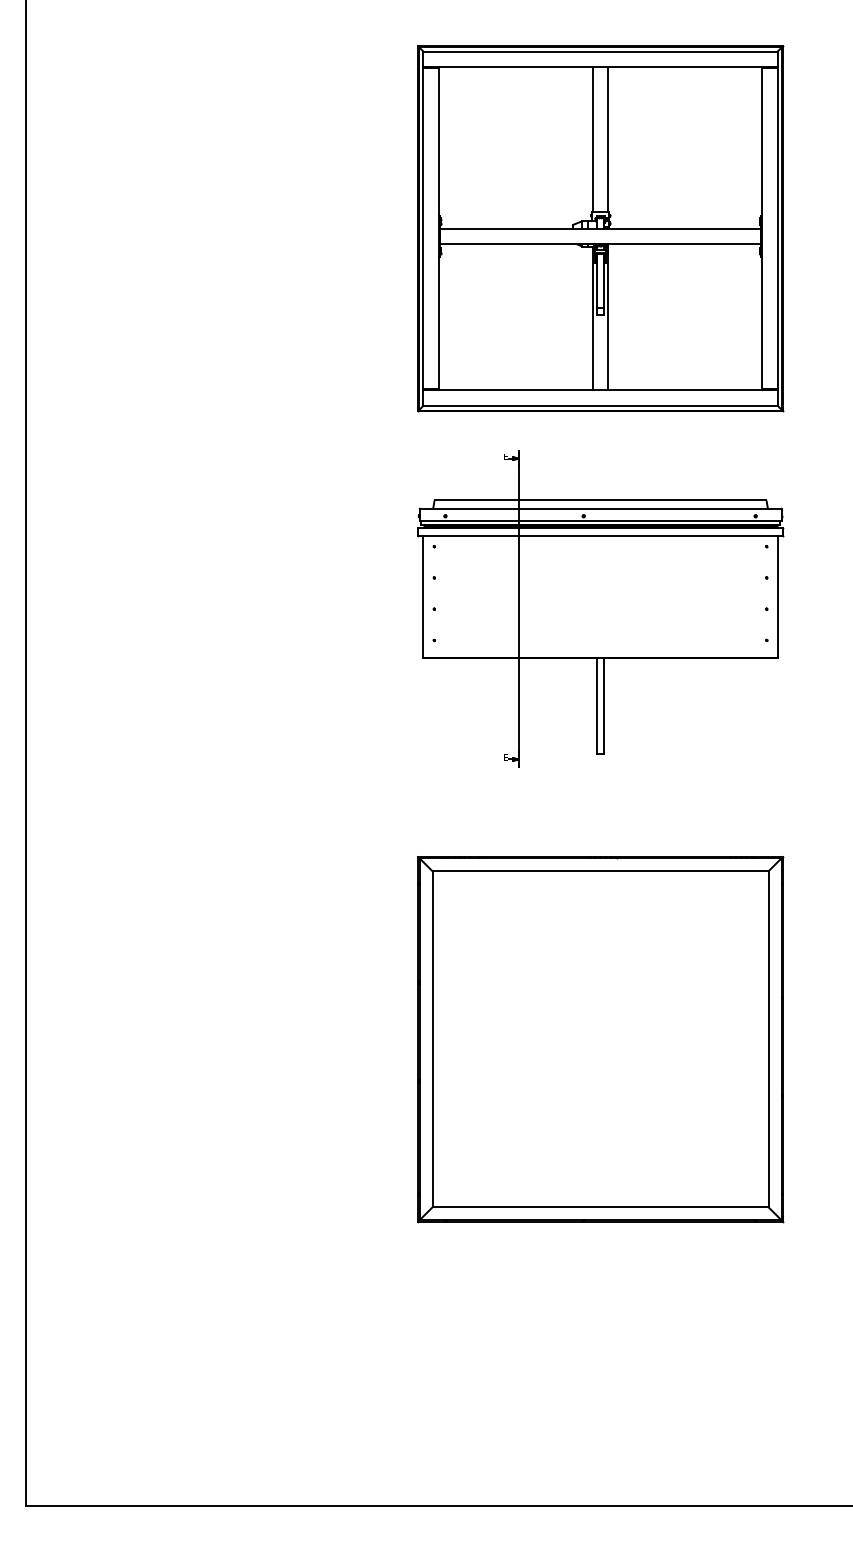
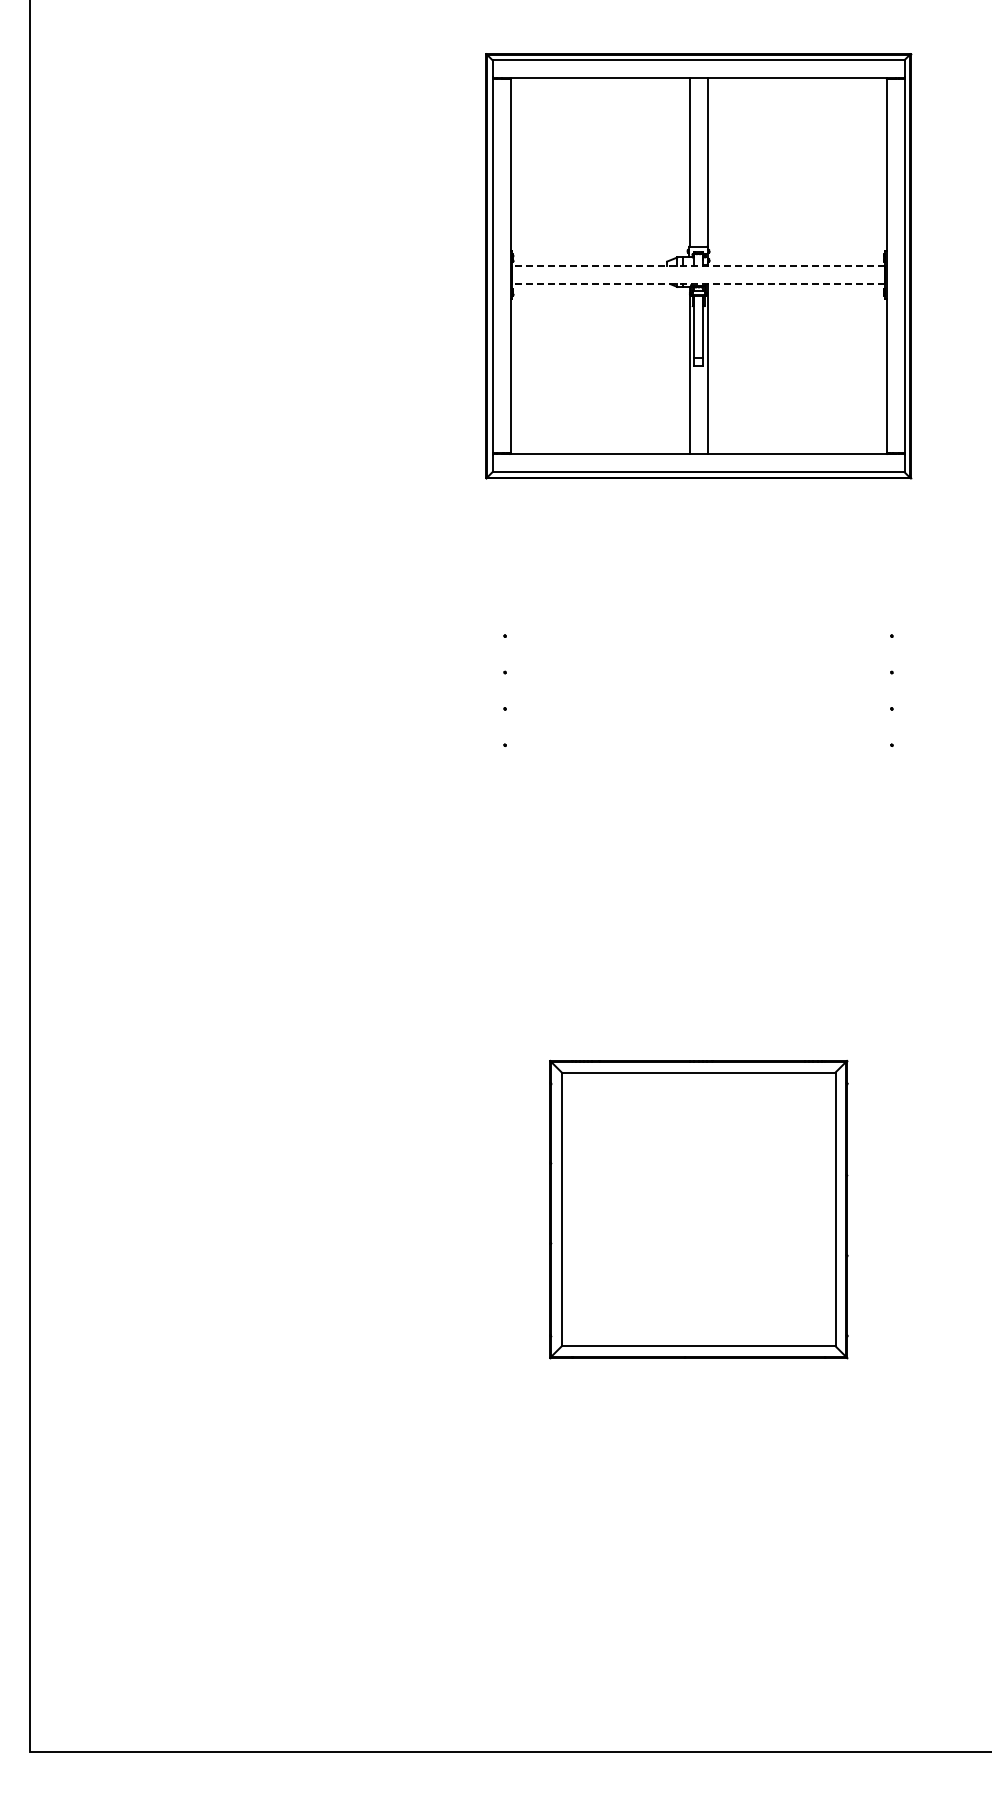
line: (600, 228) -> (698, 266), solid -> dashed
line: (600, 244) -> (698, 284), solid -> dashed
part: (600, 608) -> (698, 708), removed
part: (600, 1039) -> (698, 1209), size x0.7

